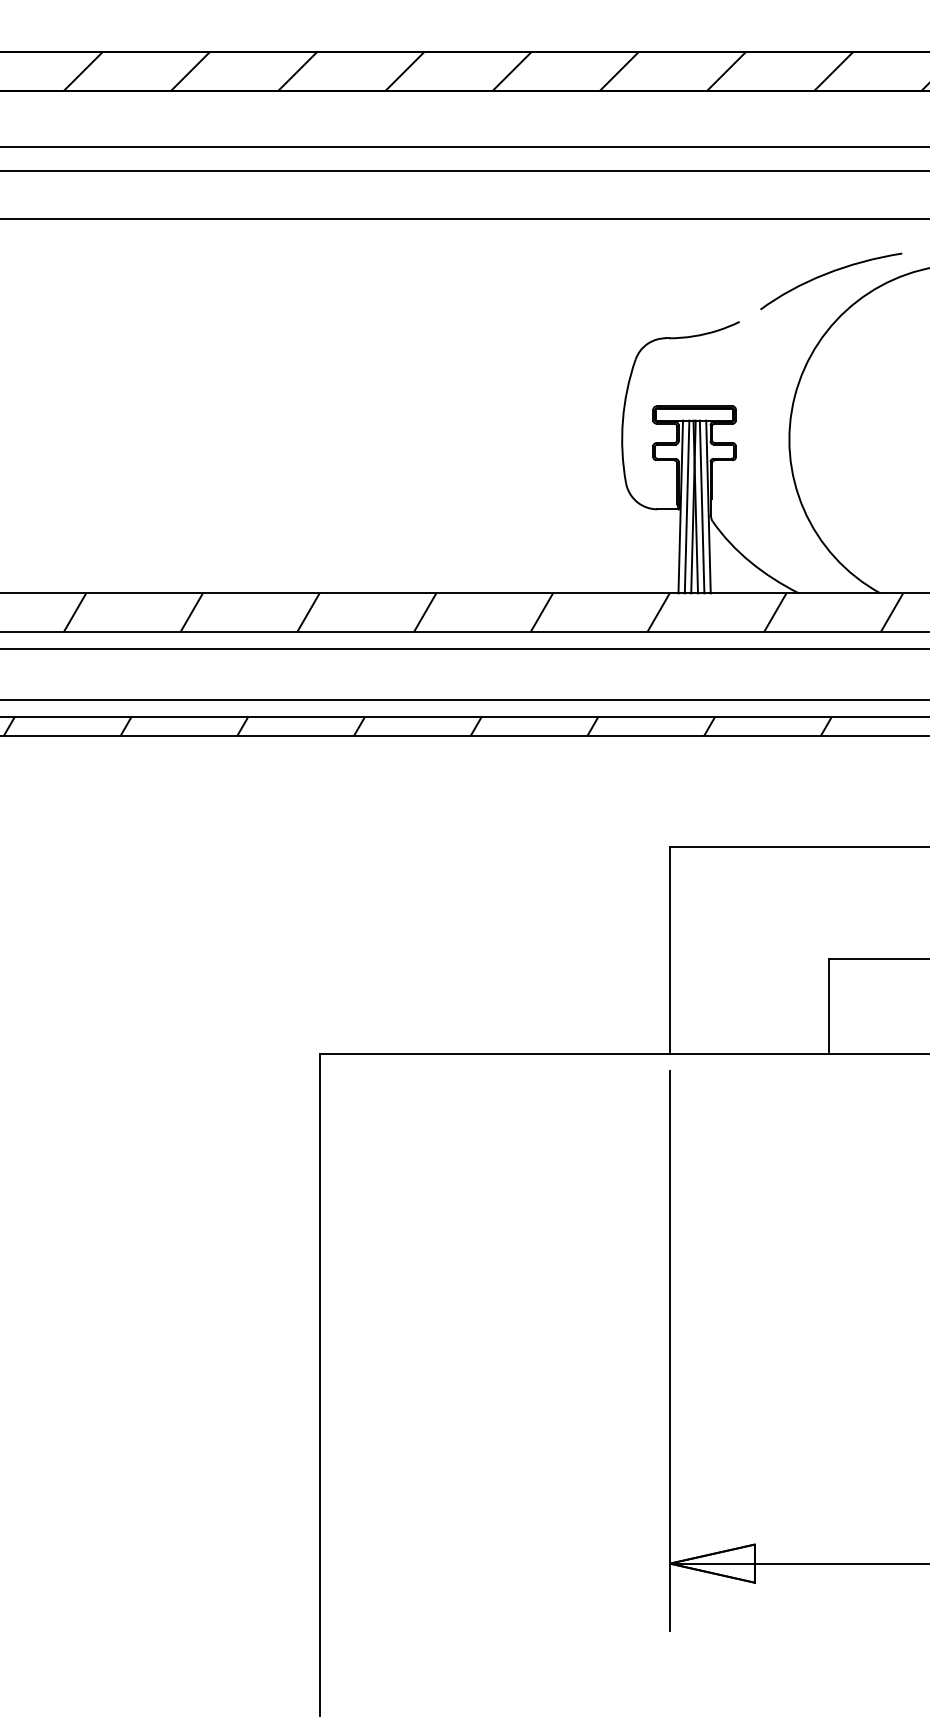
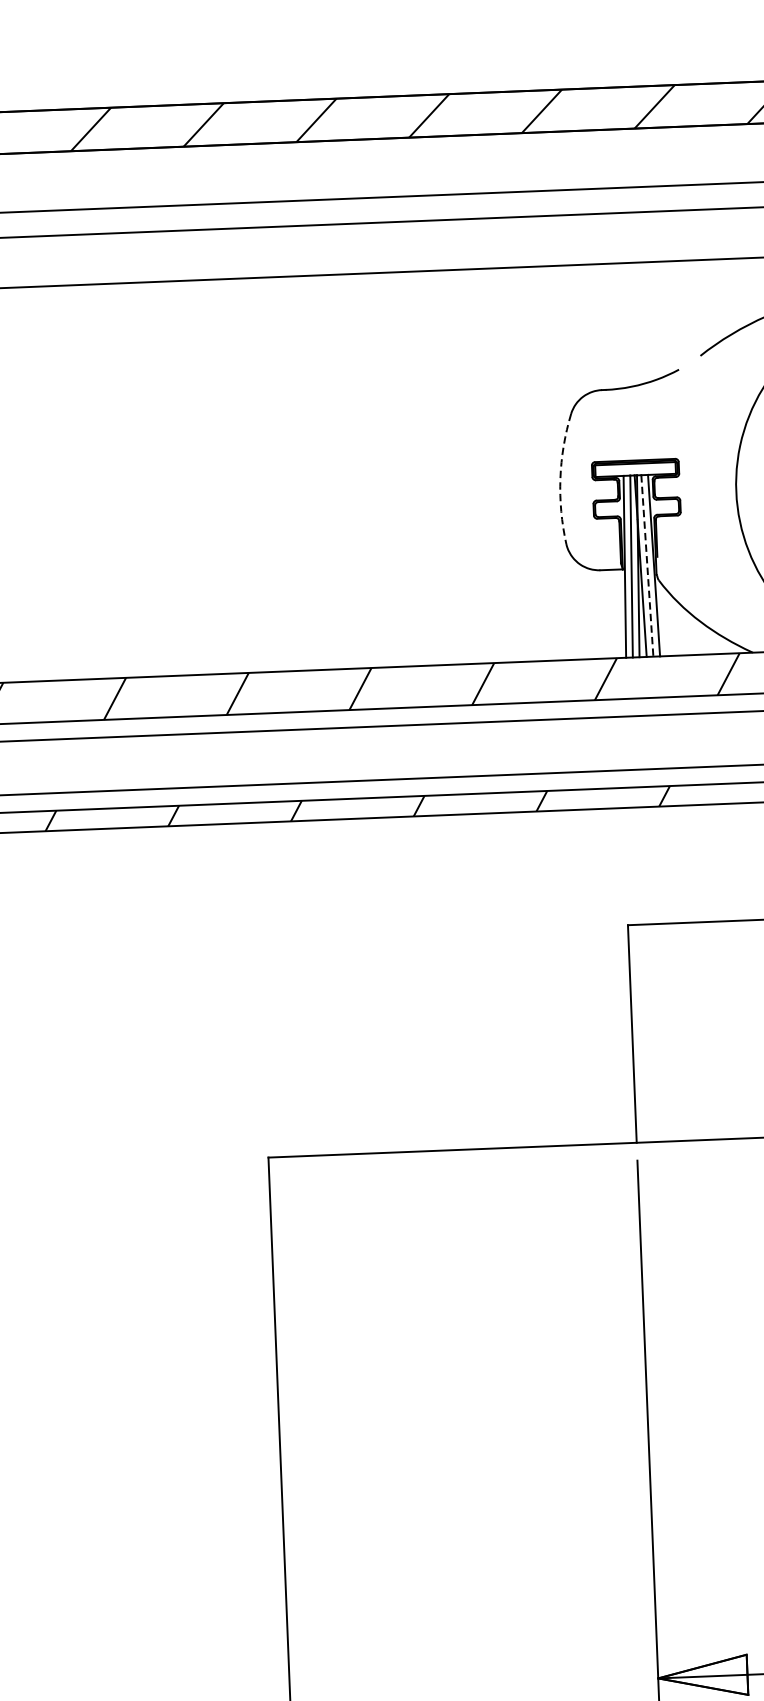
arc: (622, 420) -> (559, 478), solid -> dashed
line: (702, 507) -> (647, 566), solid -> dashed

